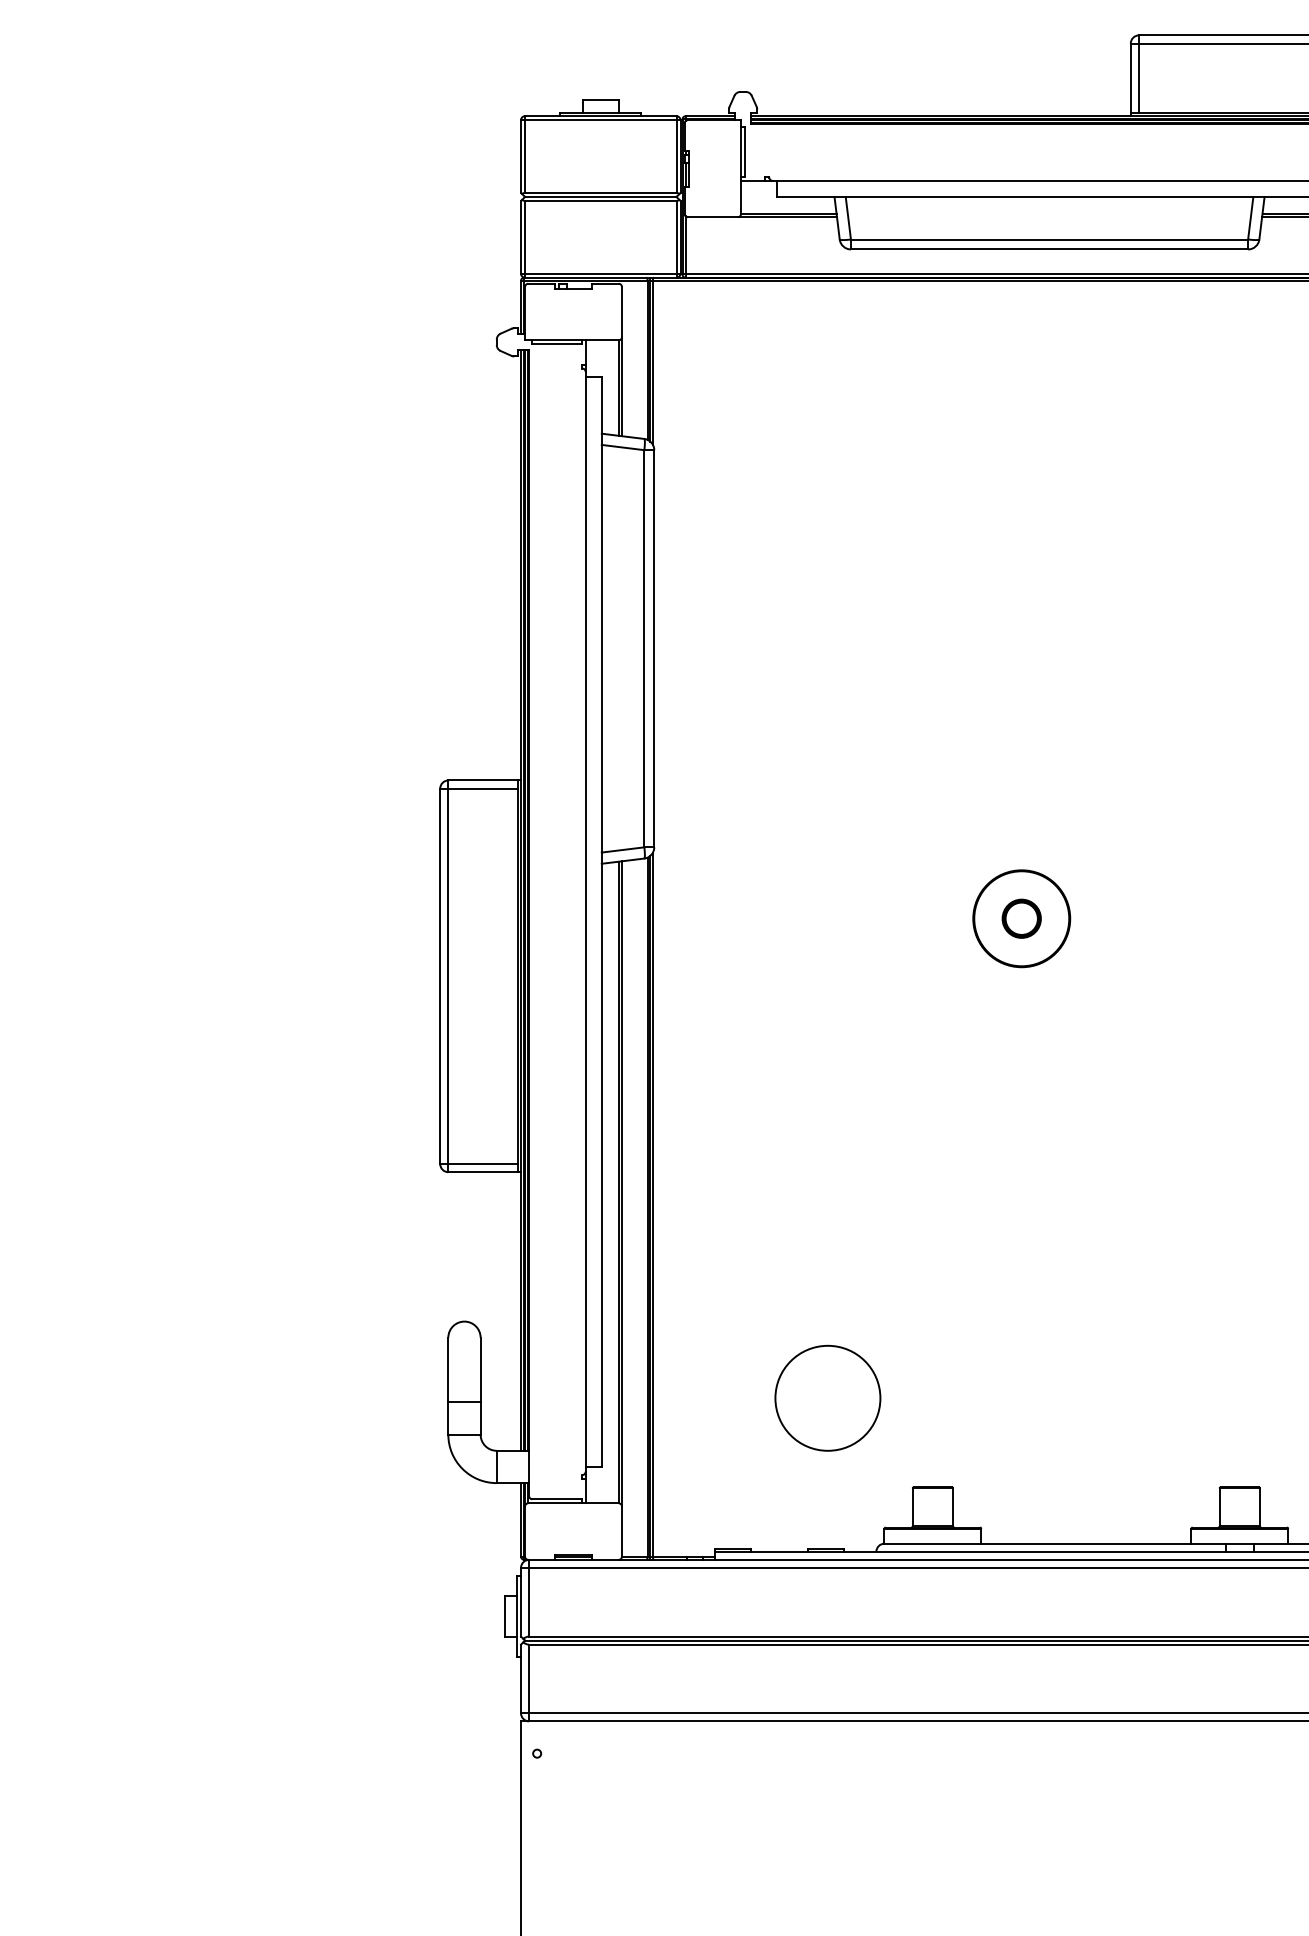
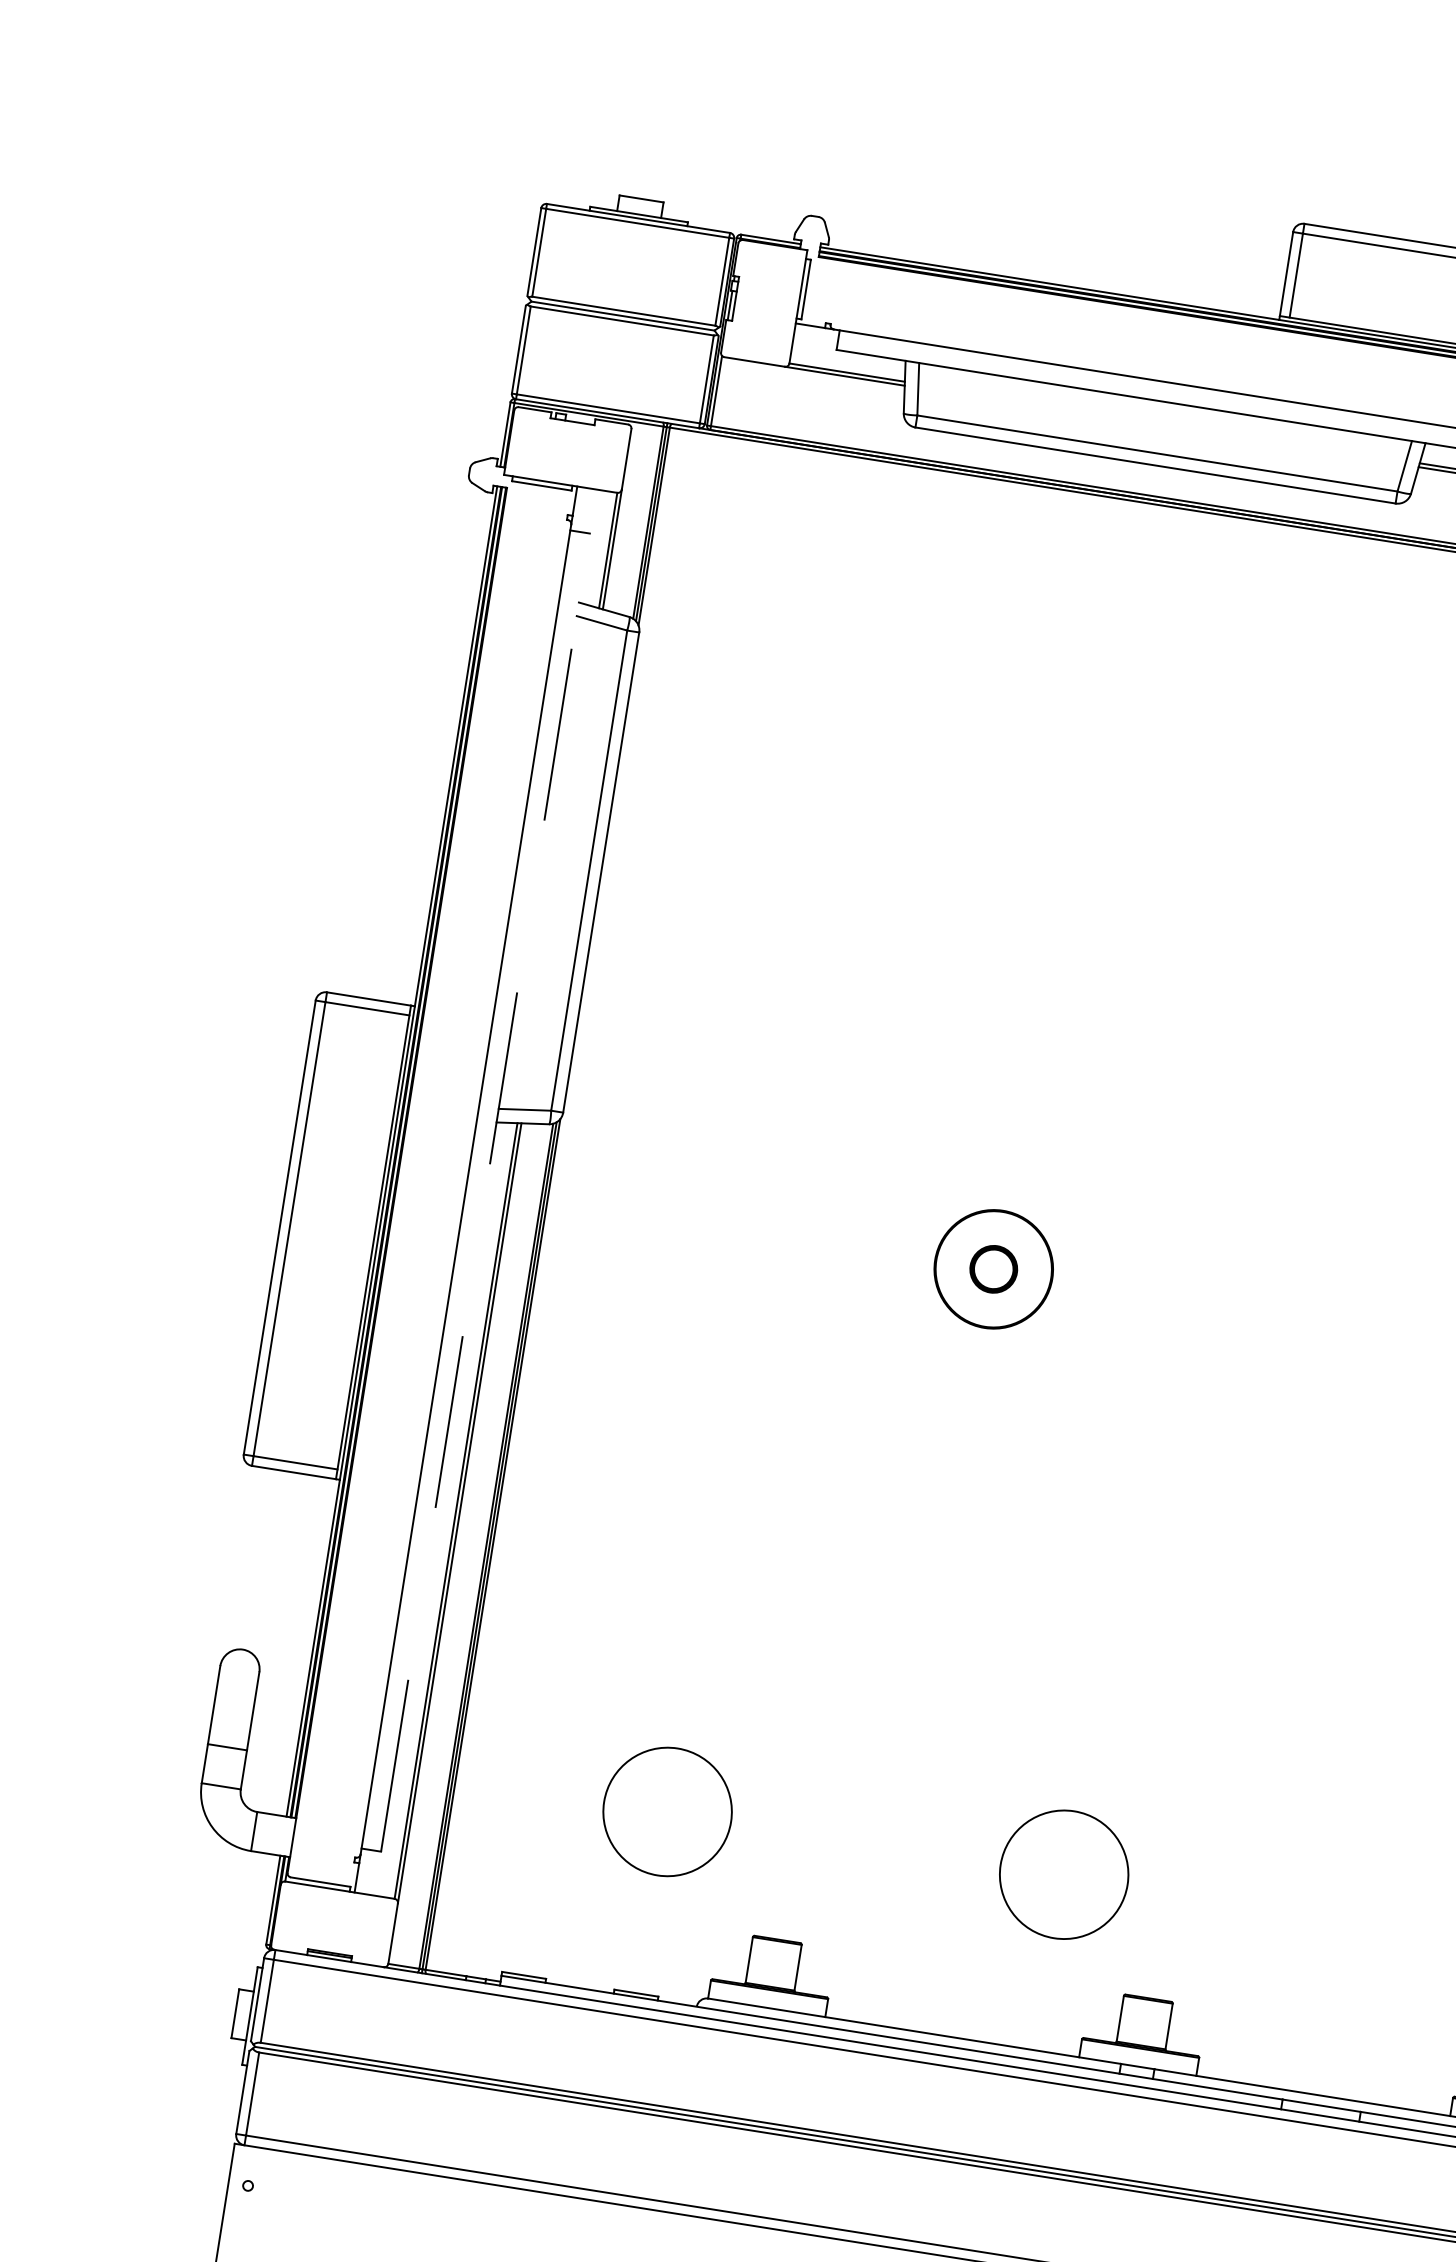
line: (601, 921) -> (485, 1192), solid -> dashed
circle: (1155, 1397) -> (1063, 1873), added

